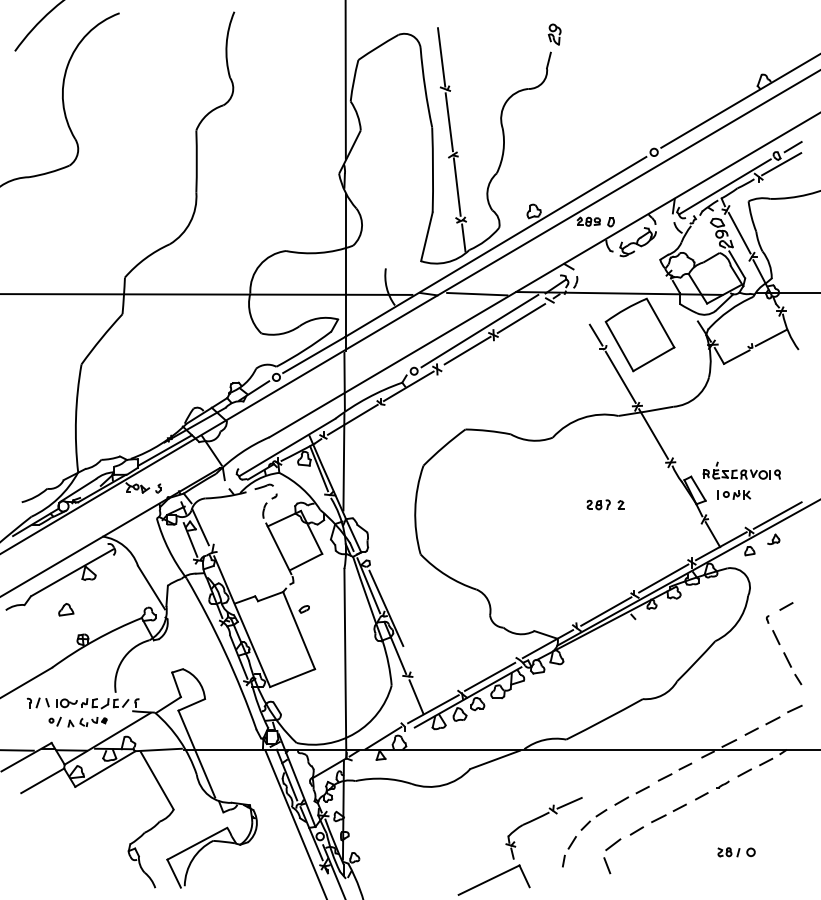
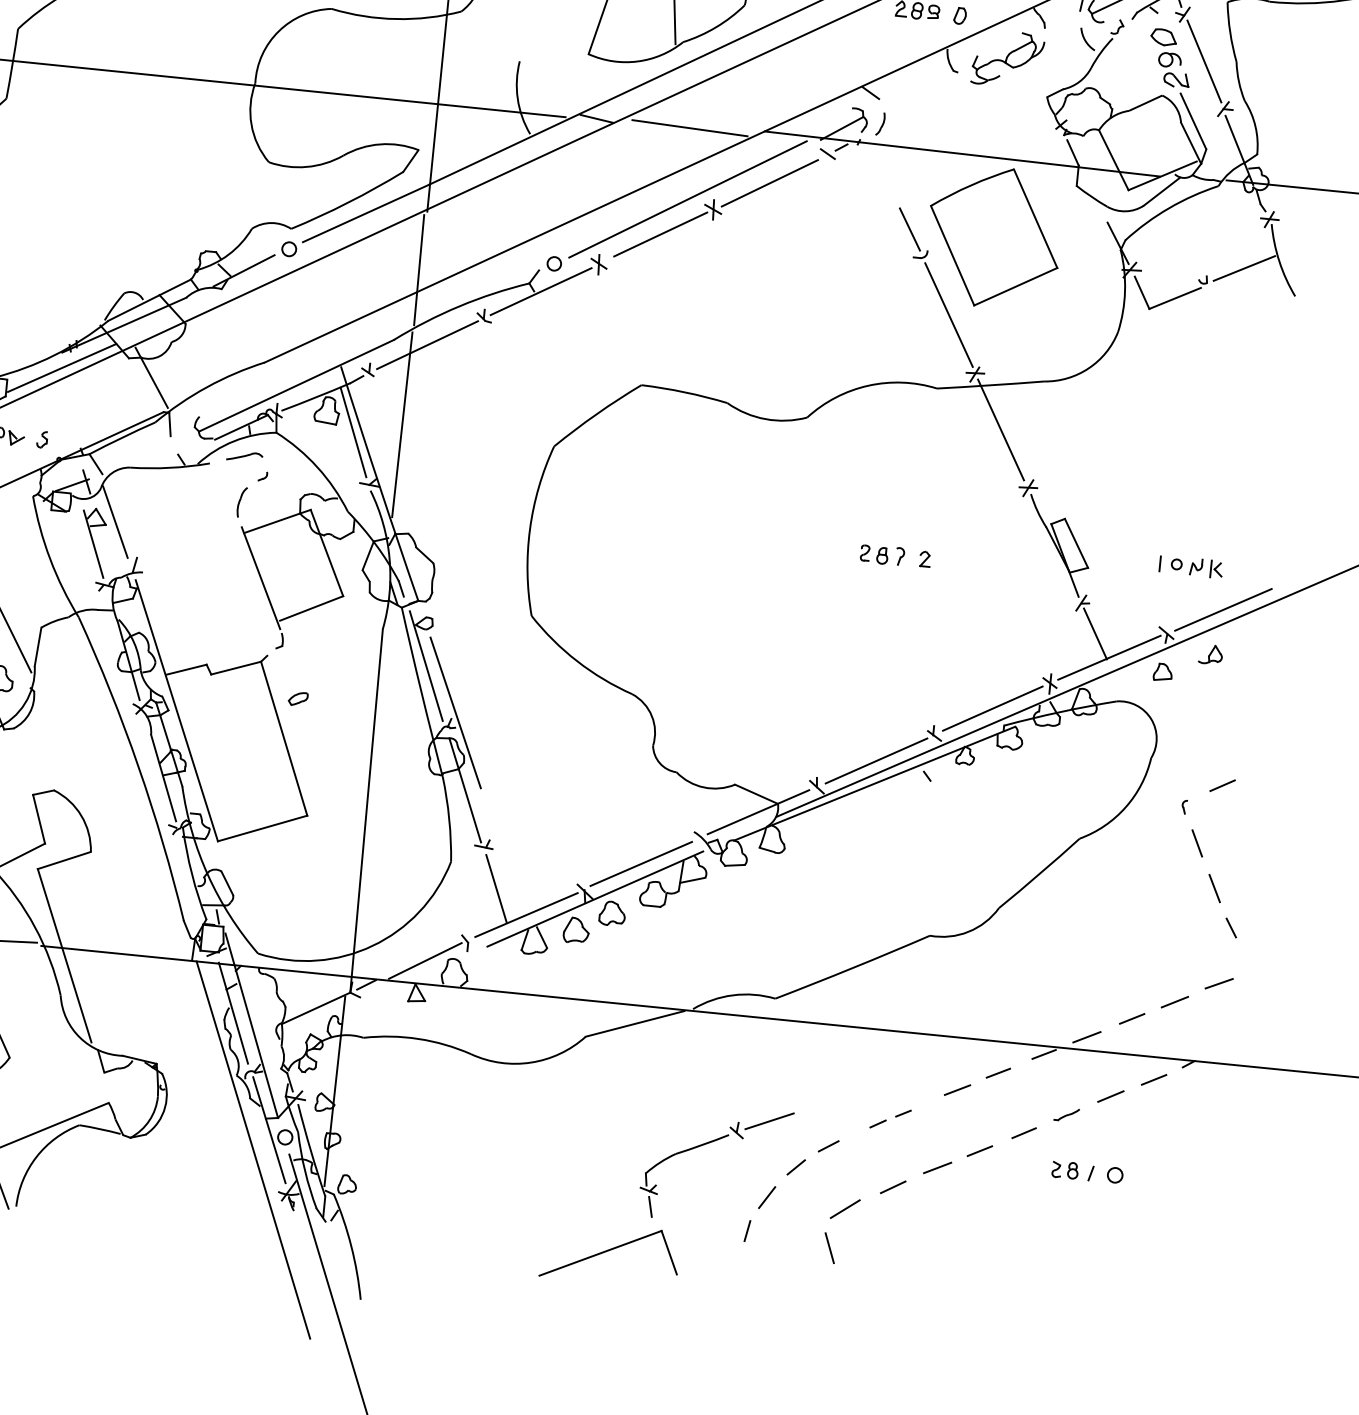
part: (741, 470) -> (1162, 516), removed
part: (734, 494) -> (1192, 565), moved
part: (631, 795) -> (889, 1118), size x0.6
part: (736, 852) -> (1087, 1172), moved

